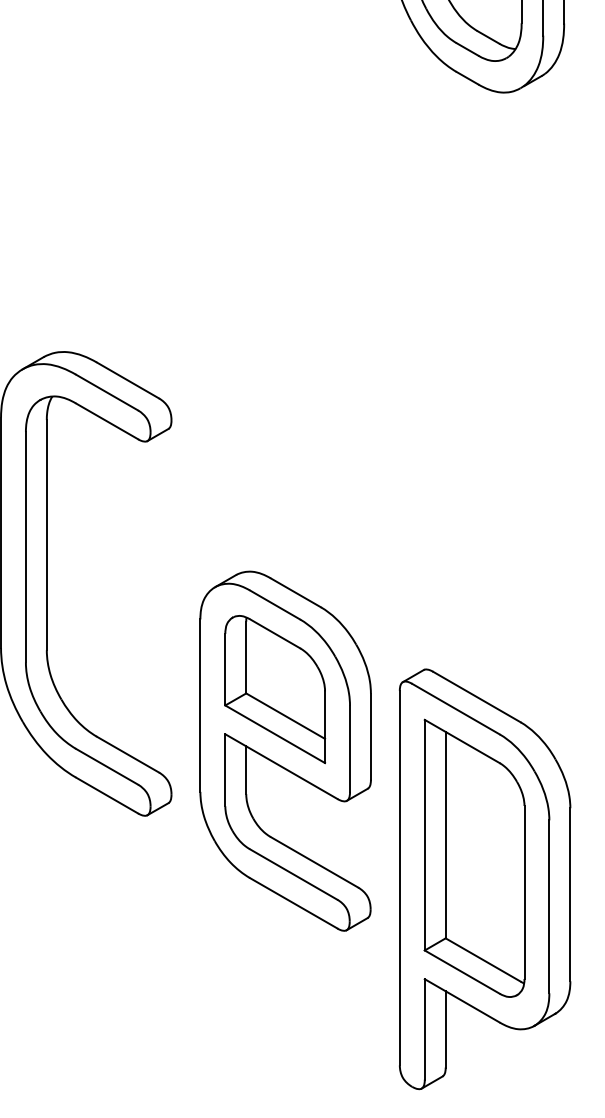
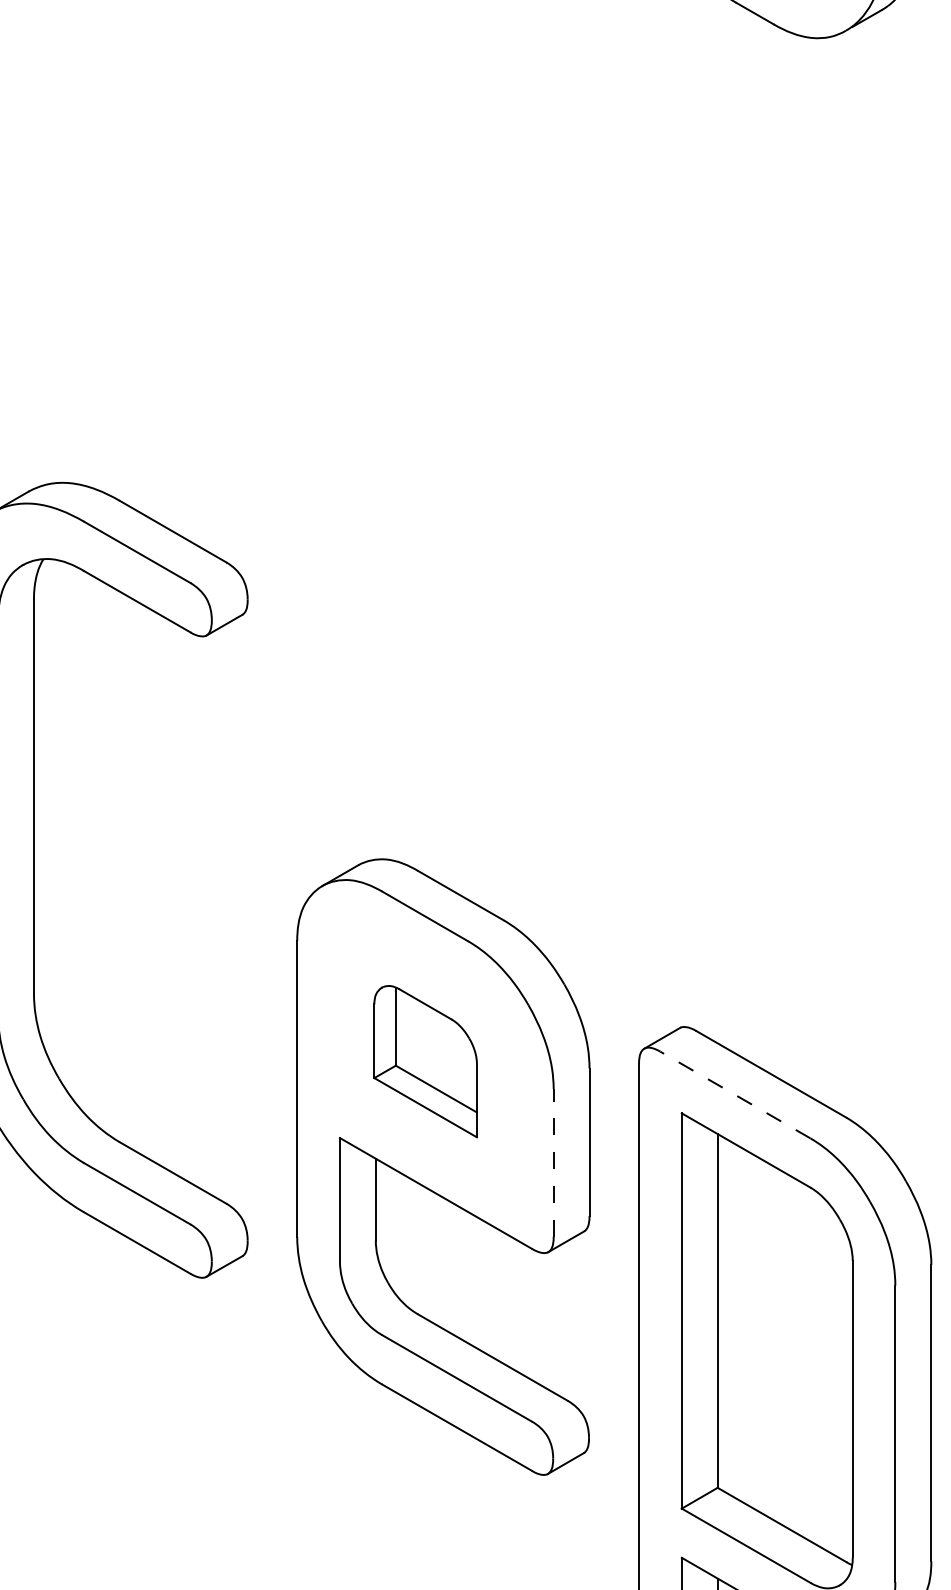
part: (275, 689) -> (425, 1061), size x0.6
line: (456, 709) -> (736, 1095), solid -> dashed
line: (350, 748) -> (554, 1162), solid -> dashed

